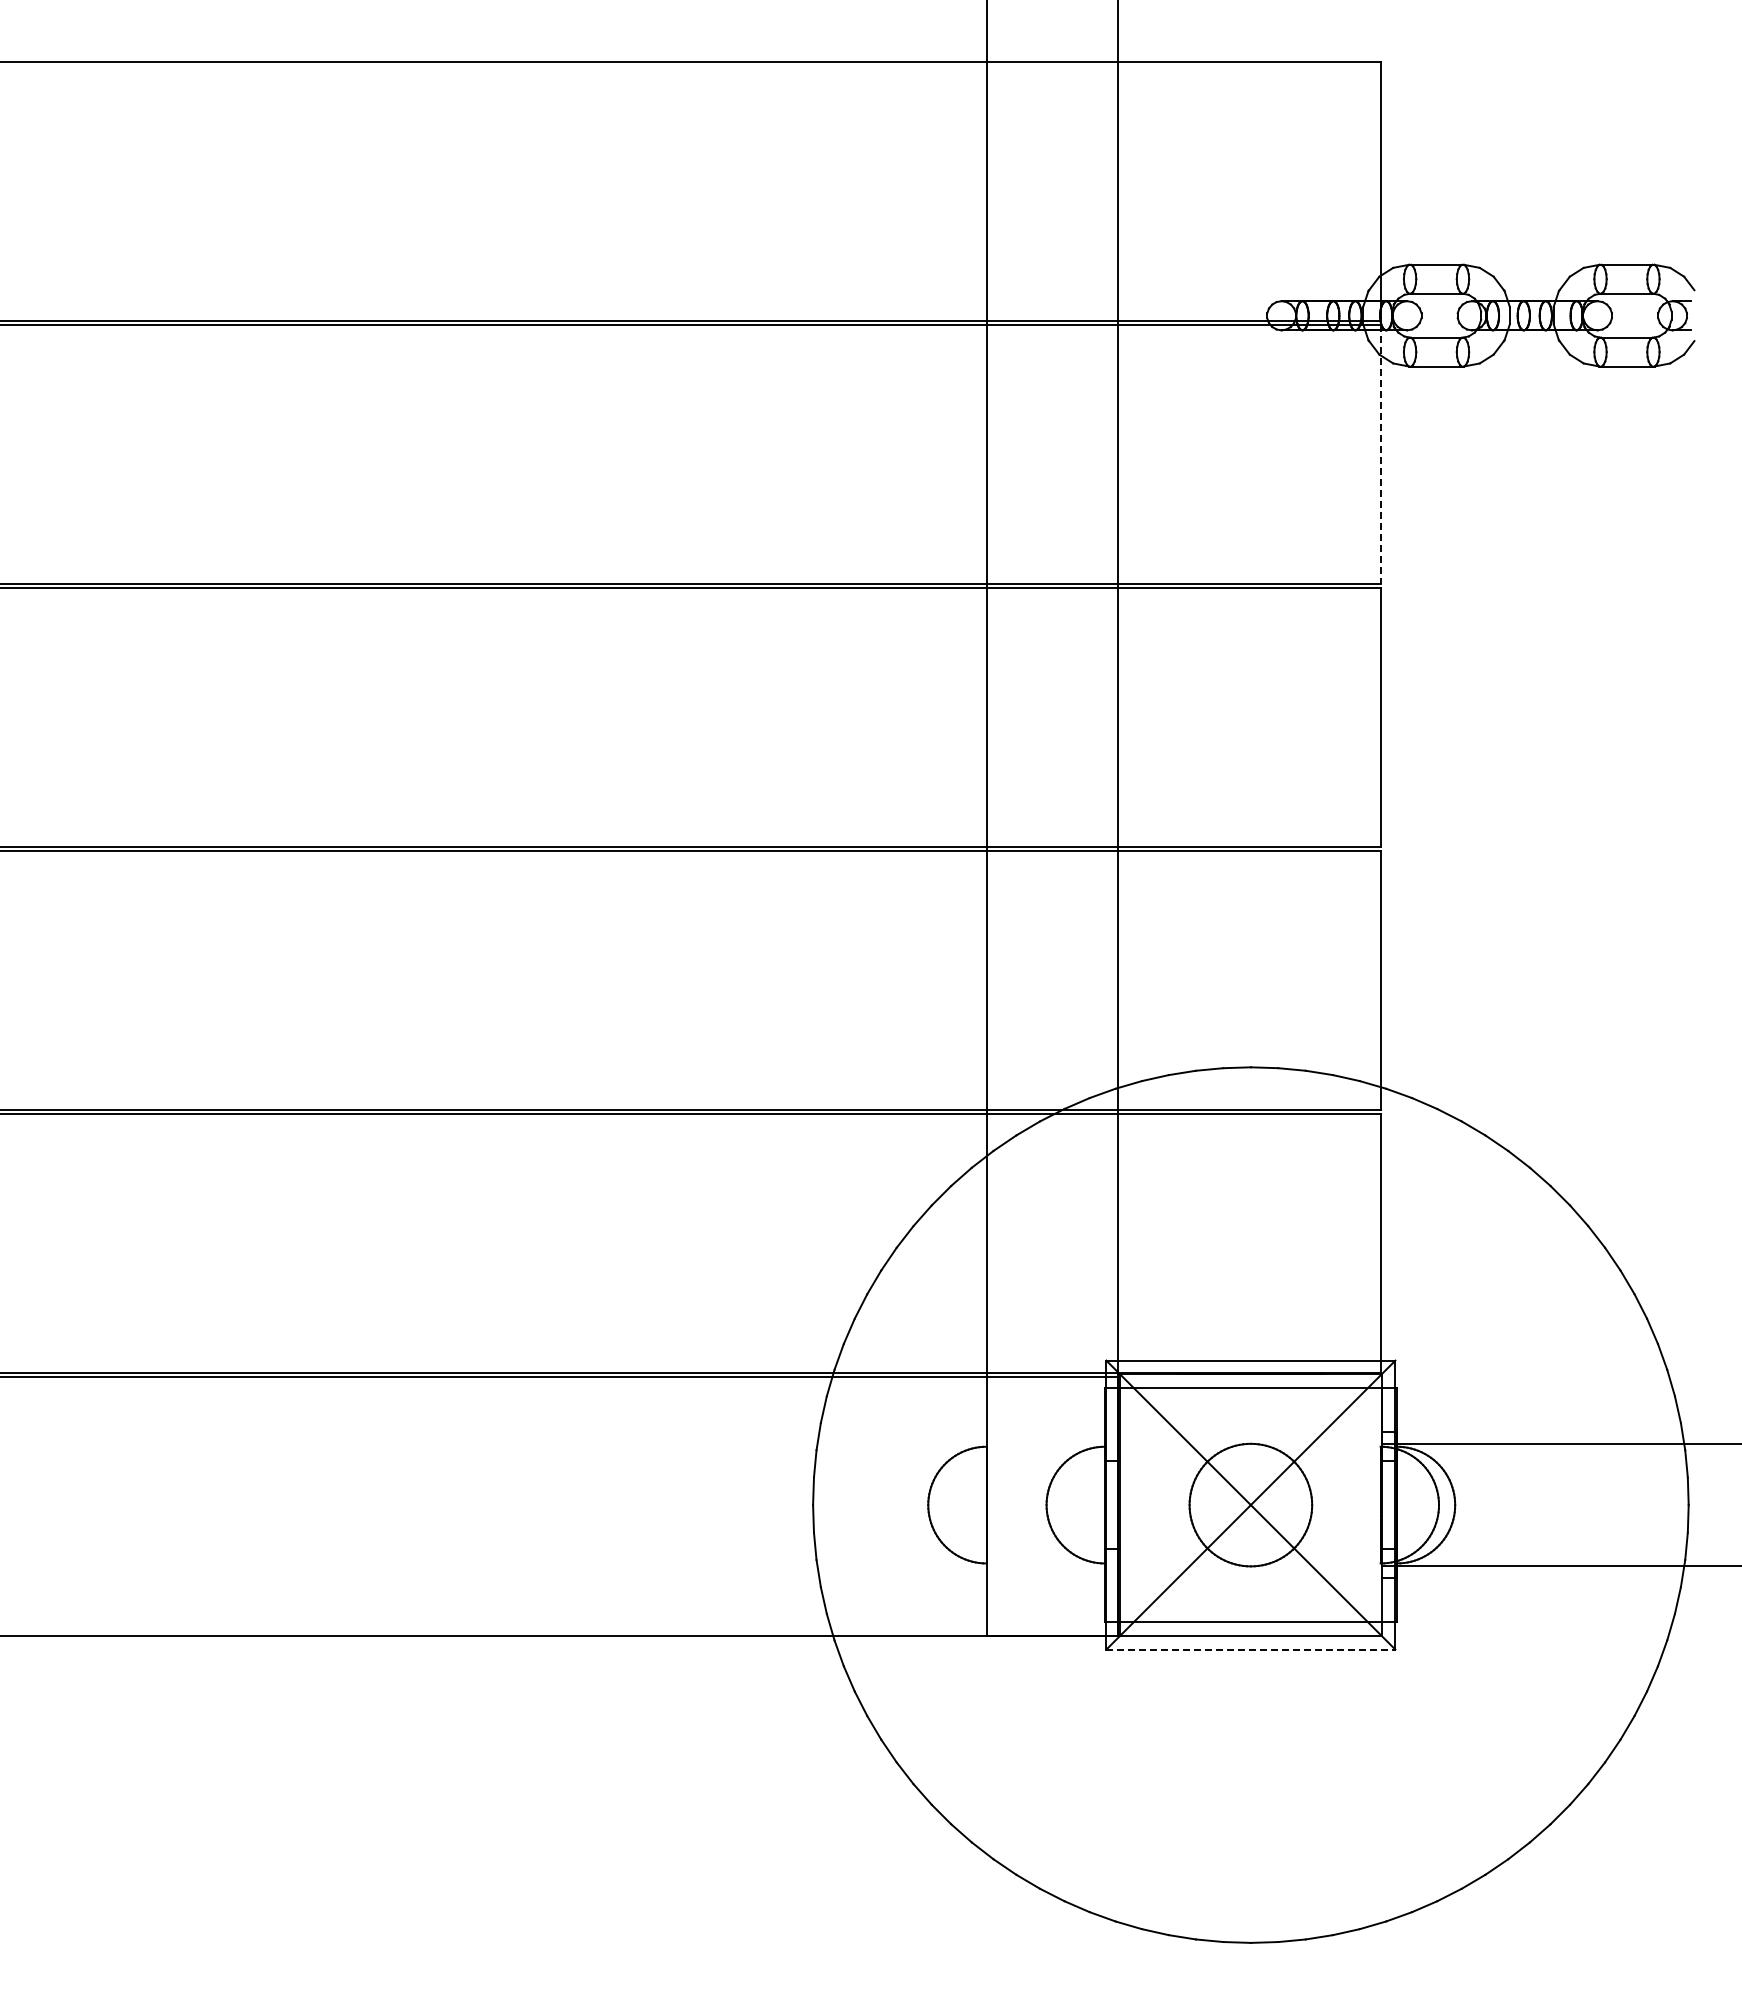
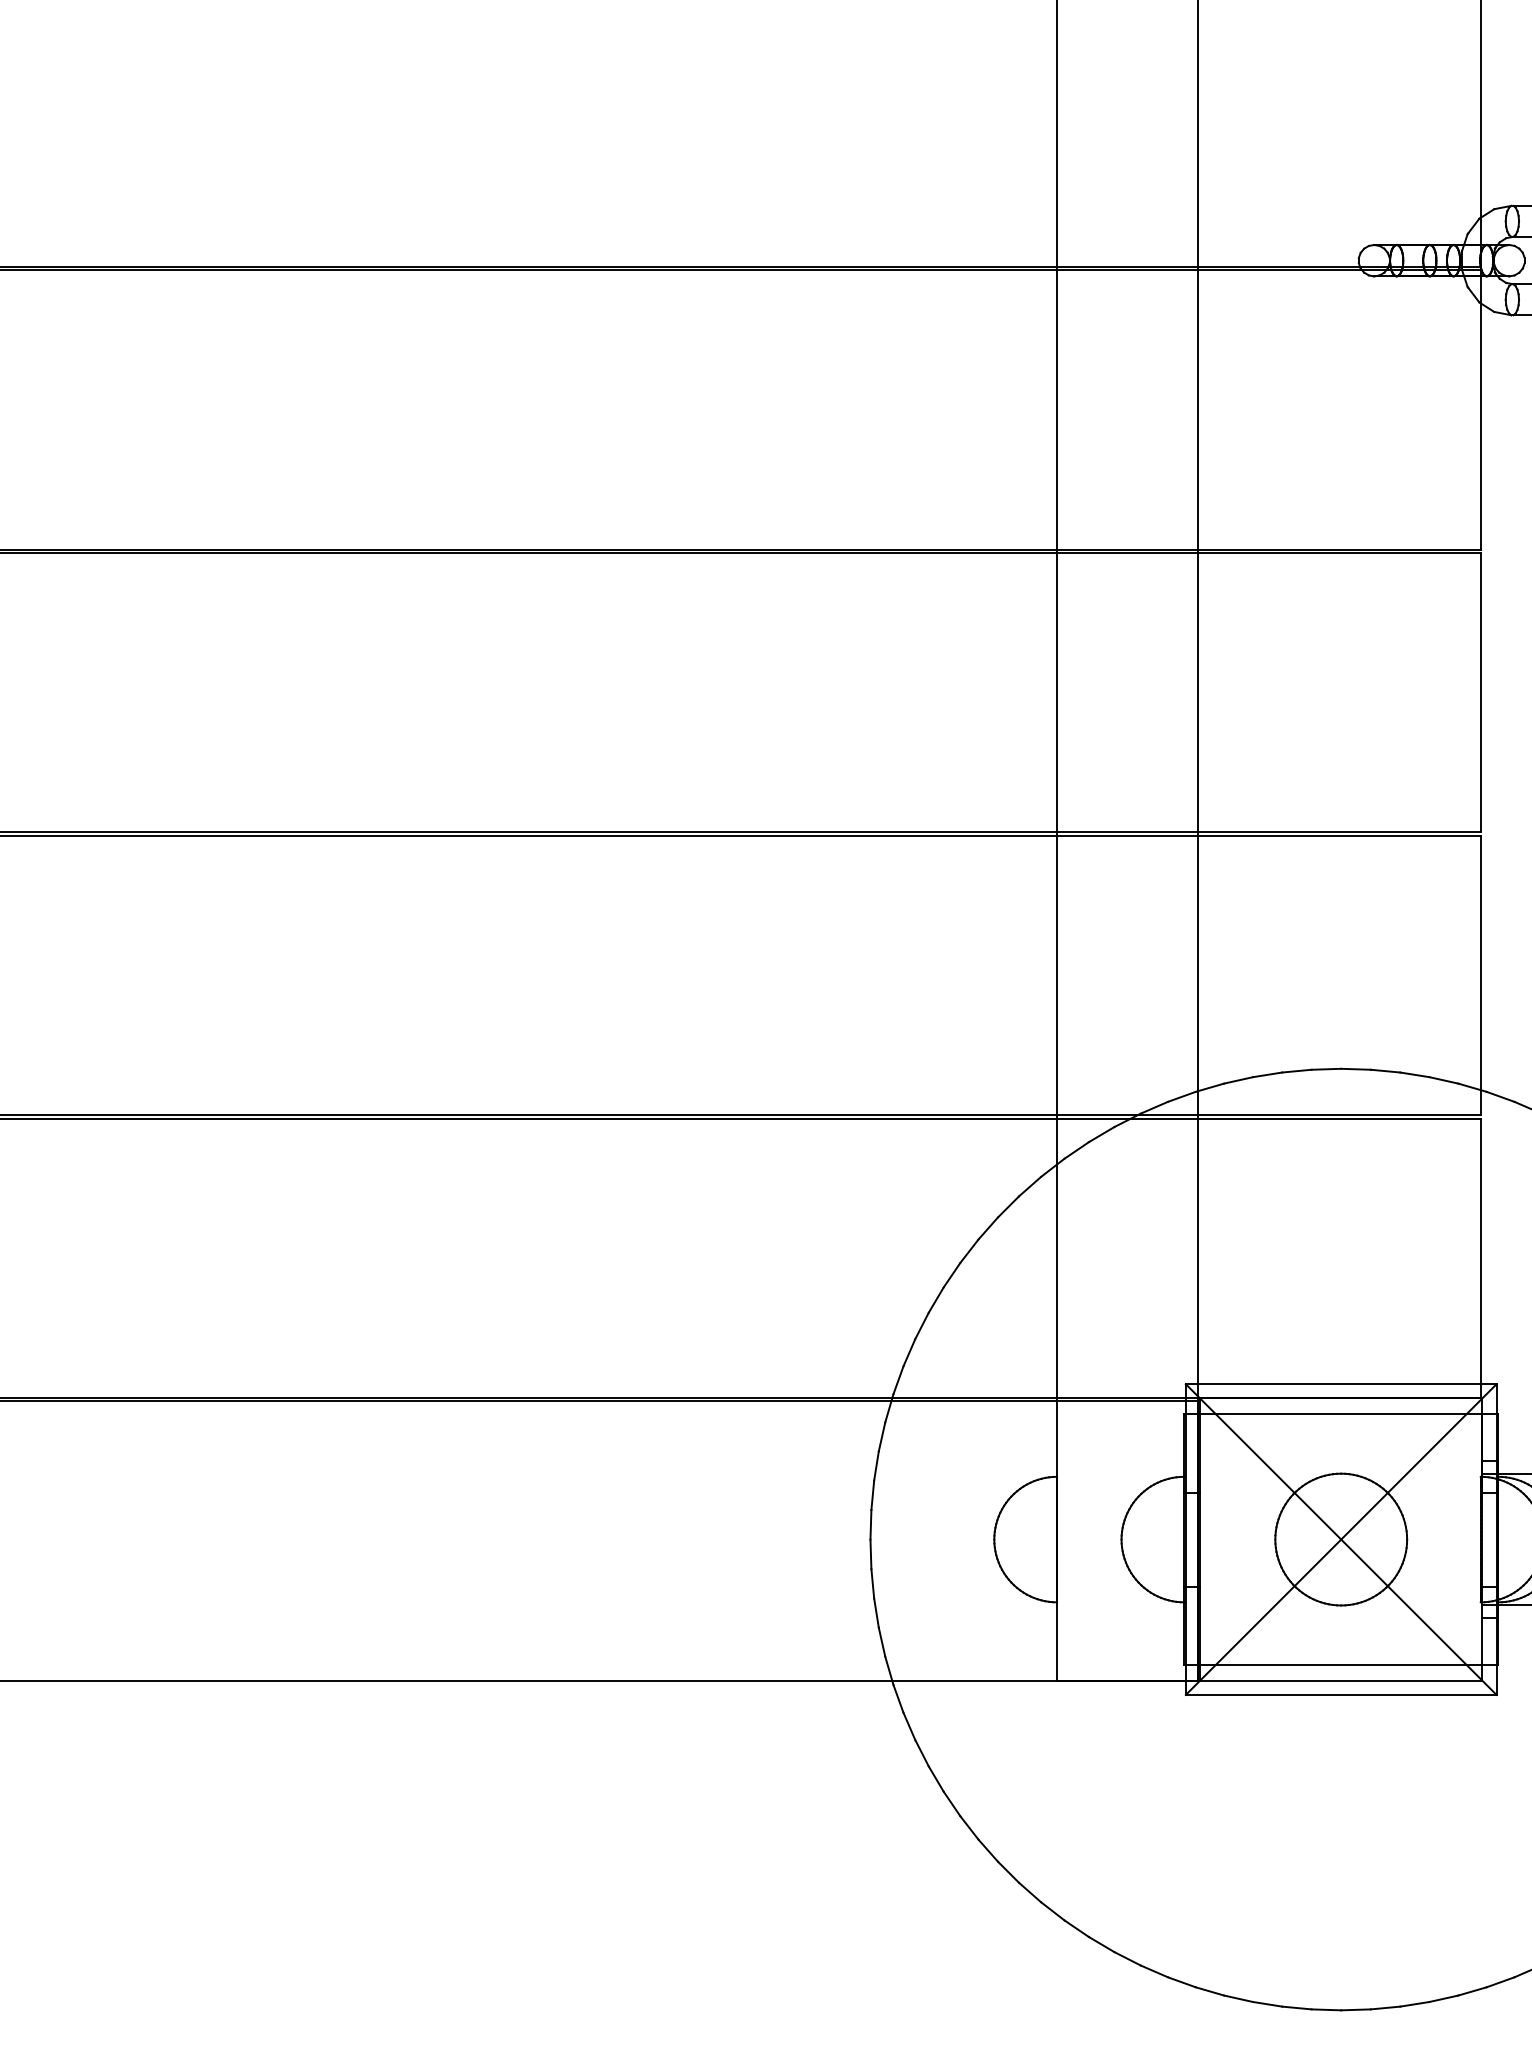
line: (1380, 454) -> (1480, 409), dashed -> solid
line: (1251, 1649) -> (1341, 1694), dashed -> solid

